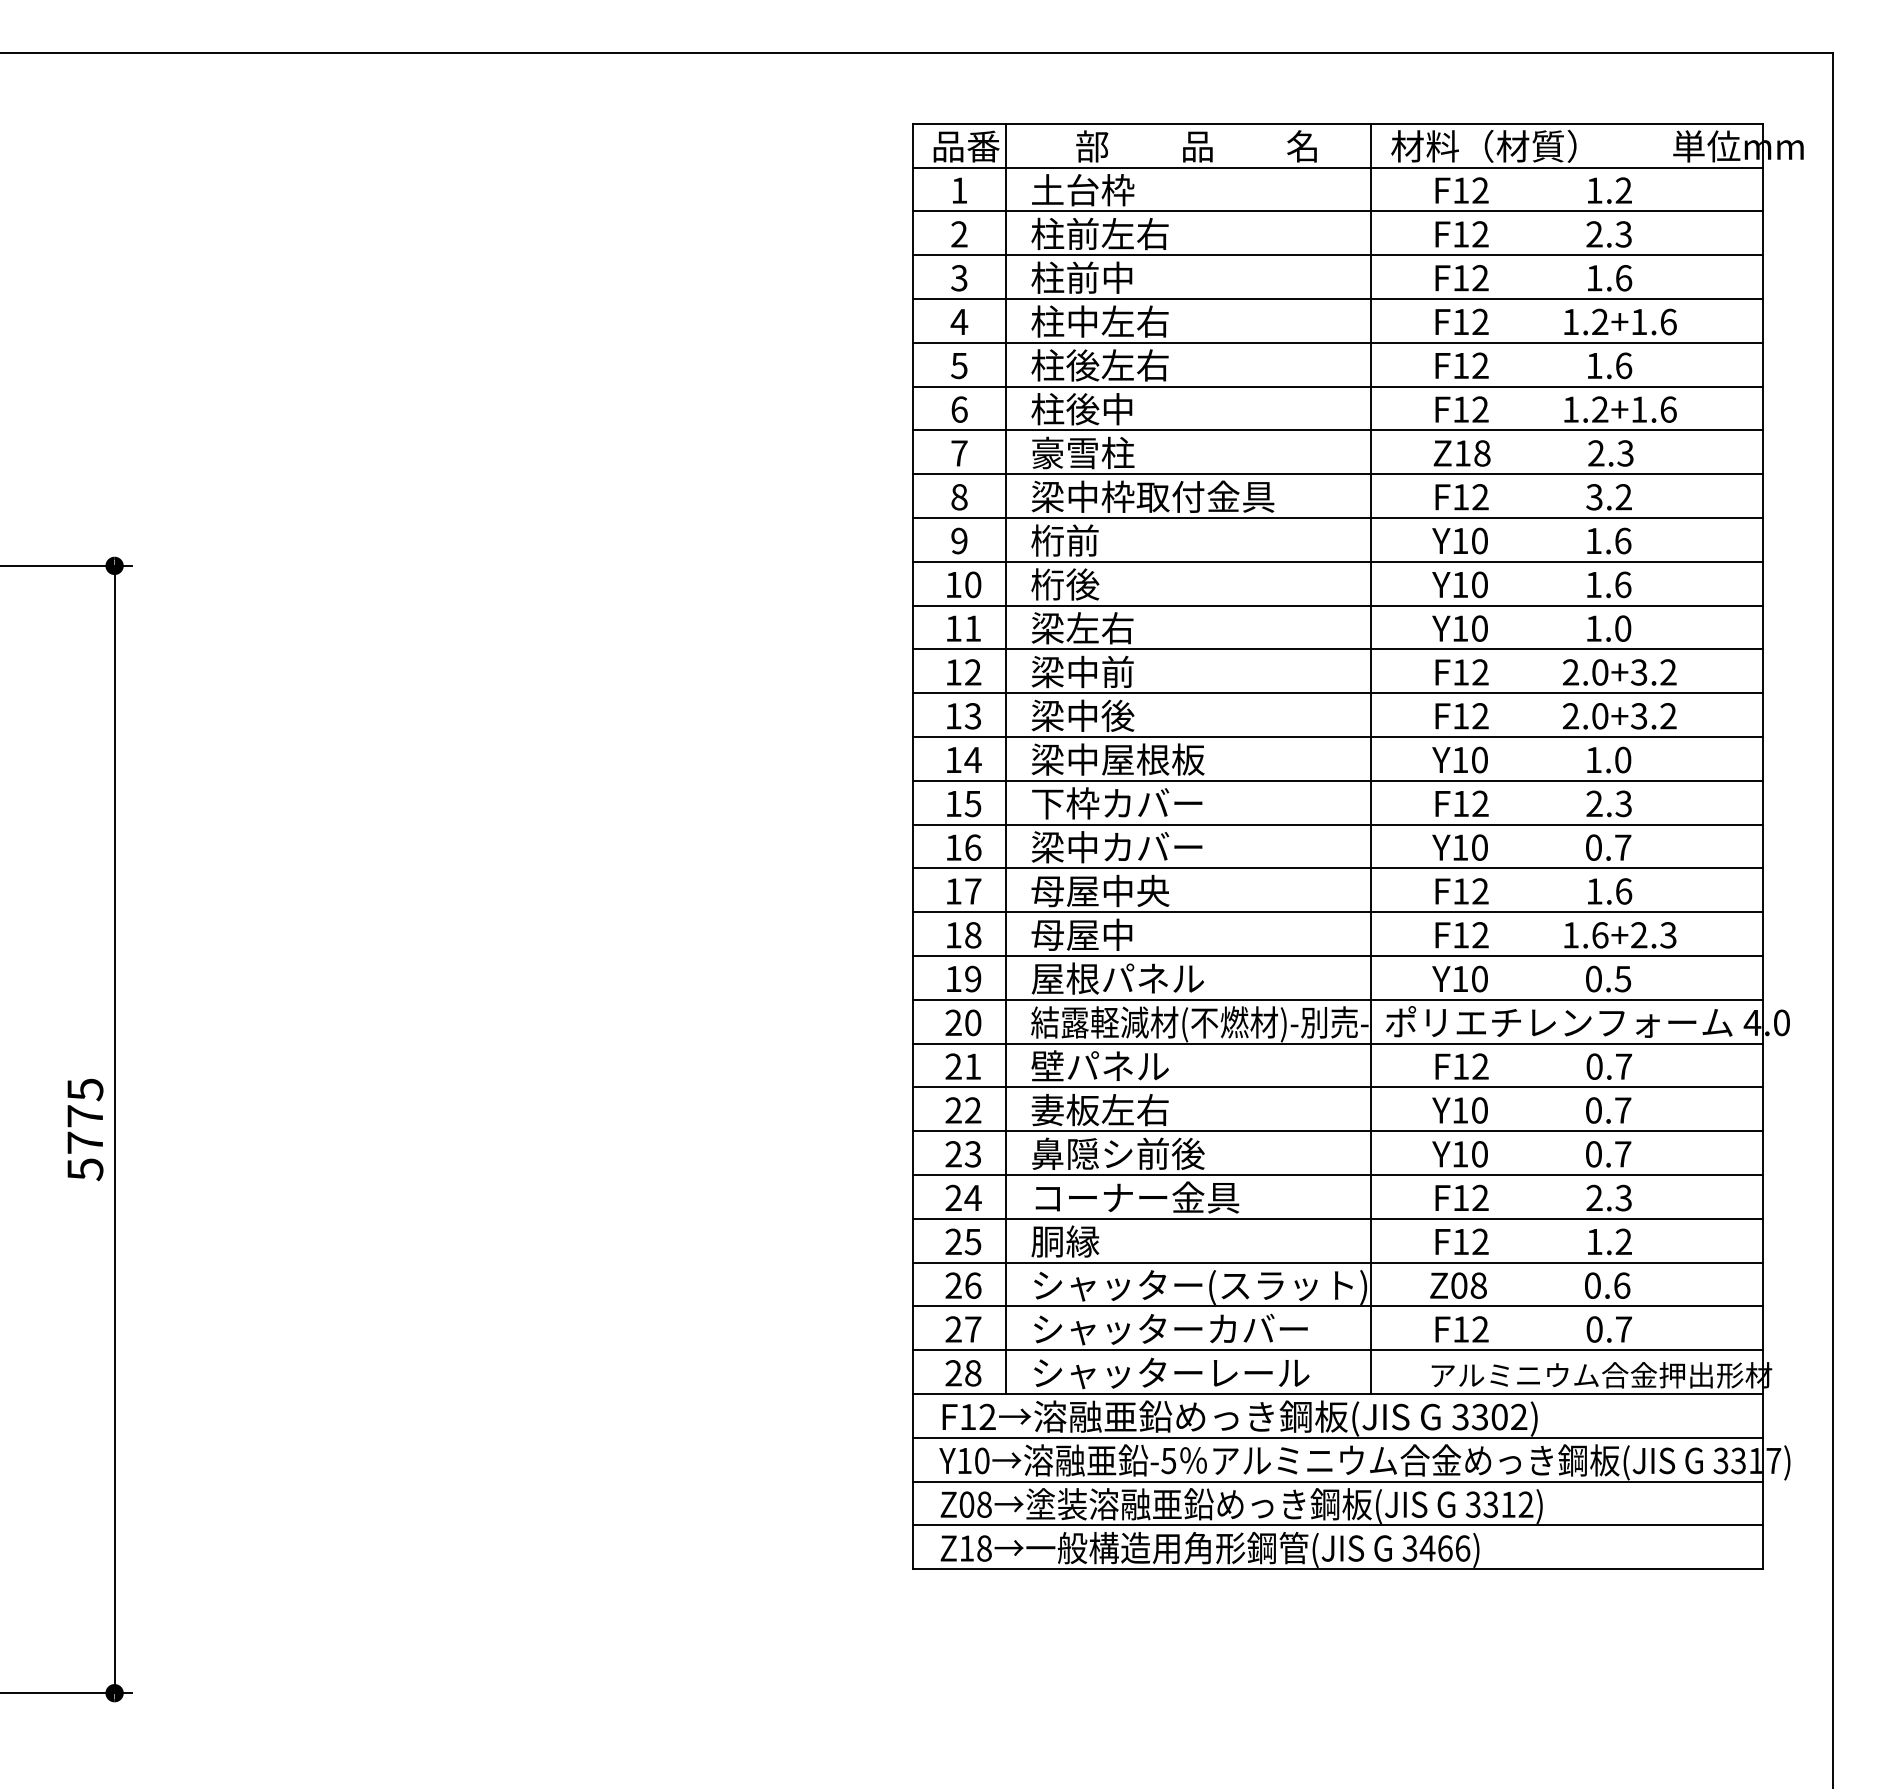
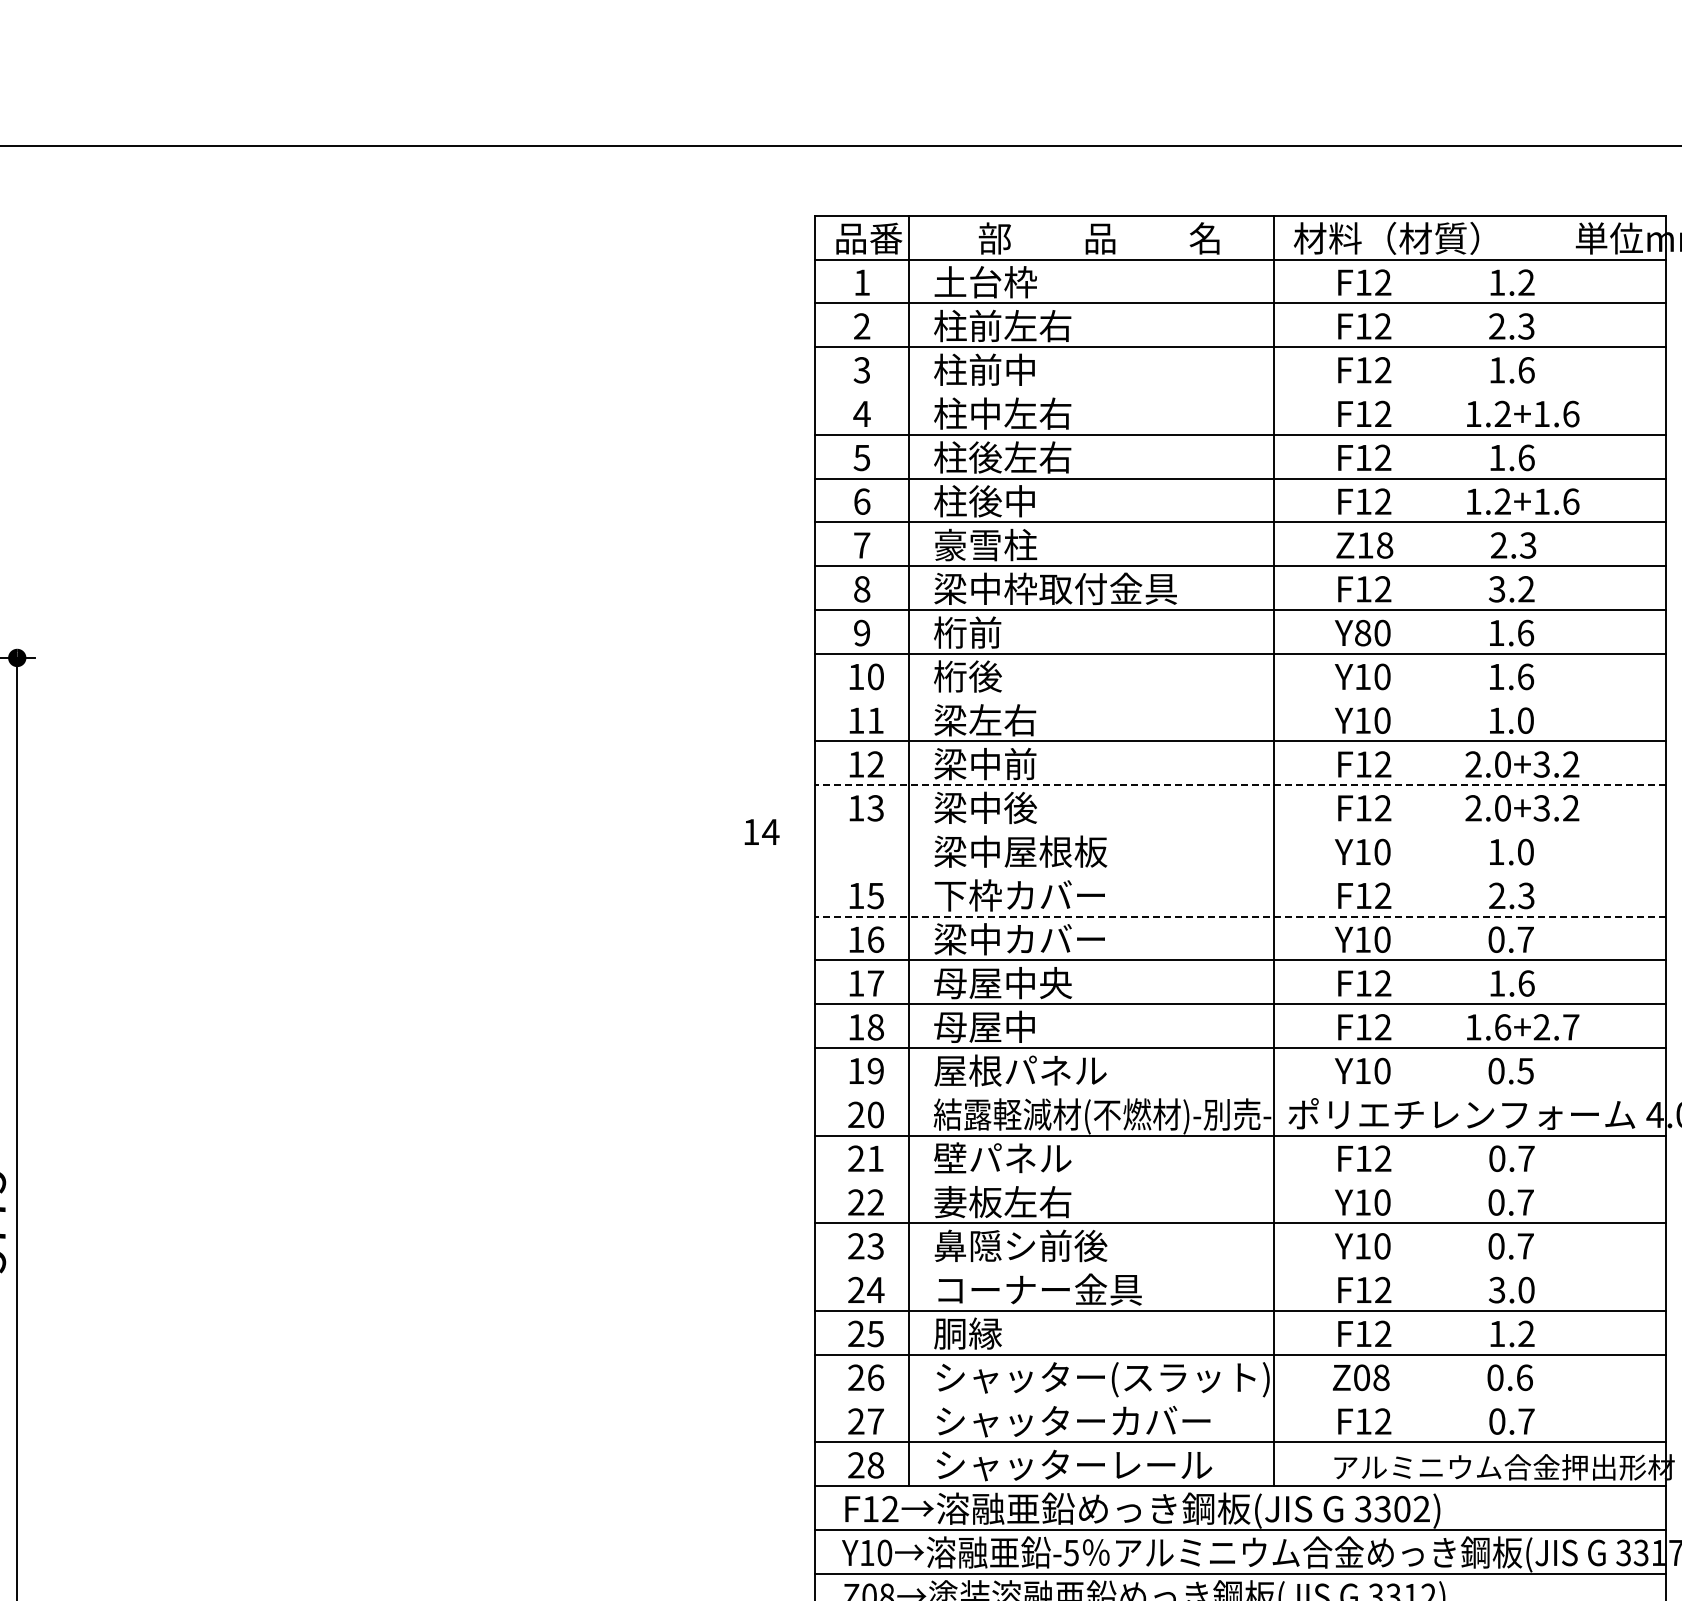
line: (1337, 298) -> (1240, 390), removed
text: (1460, 540) -> (1363, 632), Y10 -> Y80
line: (1337, 605) -> (1240, 697), removed
line: (1337, 693) -> (1240, 785), solid -> dashed
line: (1337, 737) -> (1240, 829), removed
text: (964, 759) -> (762, 831), moved
line: (1337, 780) -> (1240, 872), removed
line: (1337, 824) -> (1240, 916), solid -> dashed
text: (1668, 935) -> (1571, 1027), 1.6+2.3 -> 1.6+2.7
line: (1337, 999) -> (1240, 1091), removed
line: (1337, 1087) -> (1240, 1179), removed
line: (1337, 1175) -> (1240, 1267), removed
text: (1608, 1197) -> (1511, 1289), 2.3 -> 3.0
line: (1337, 1306) -> (1240, 1398), removed

